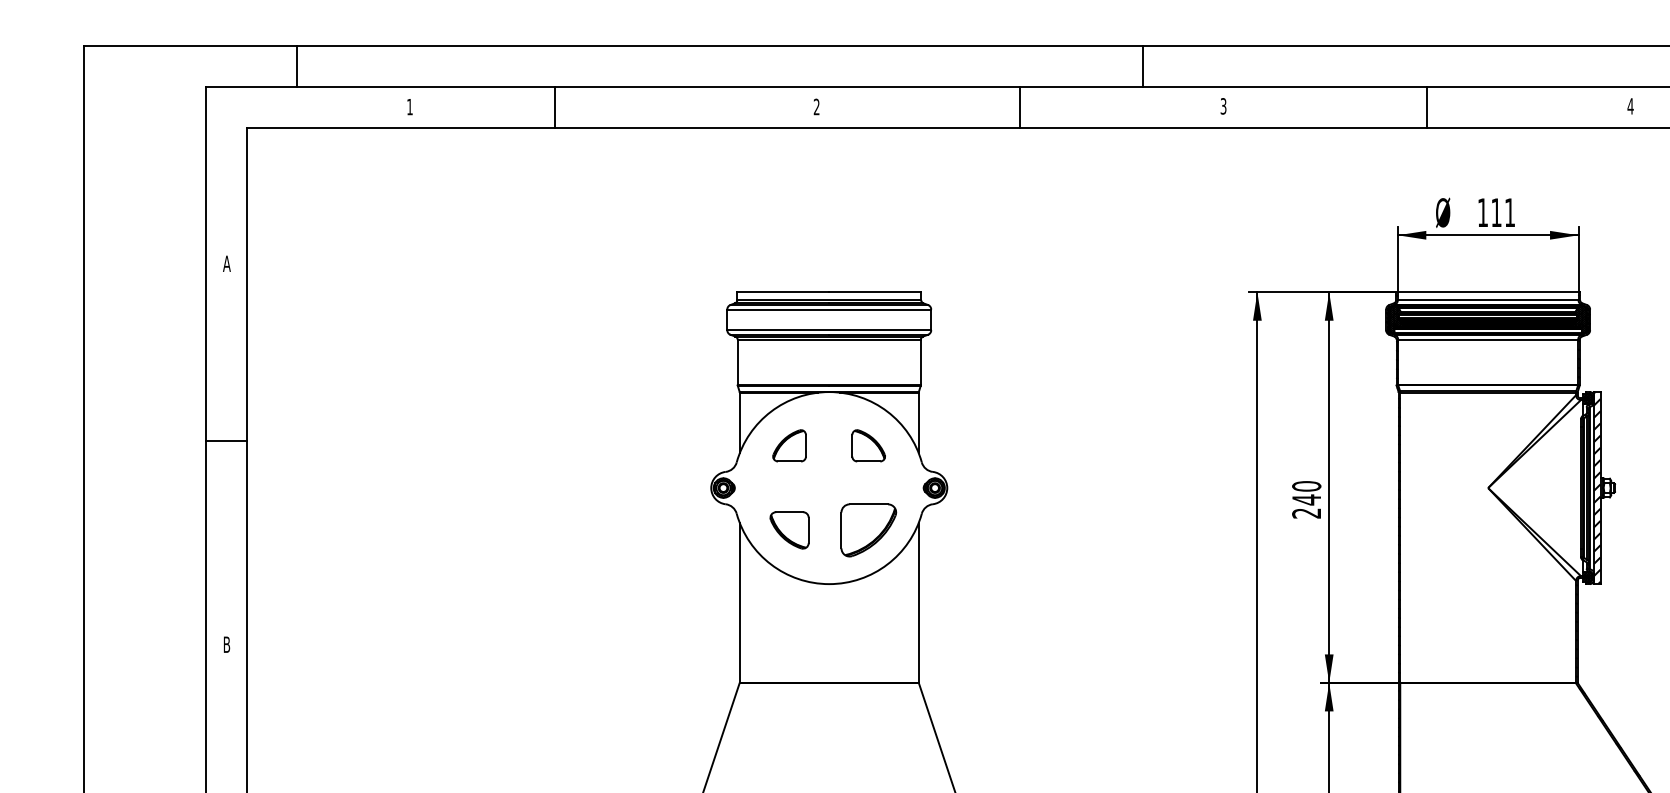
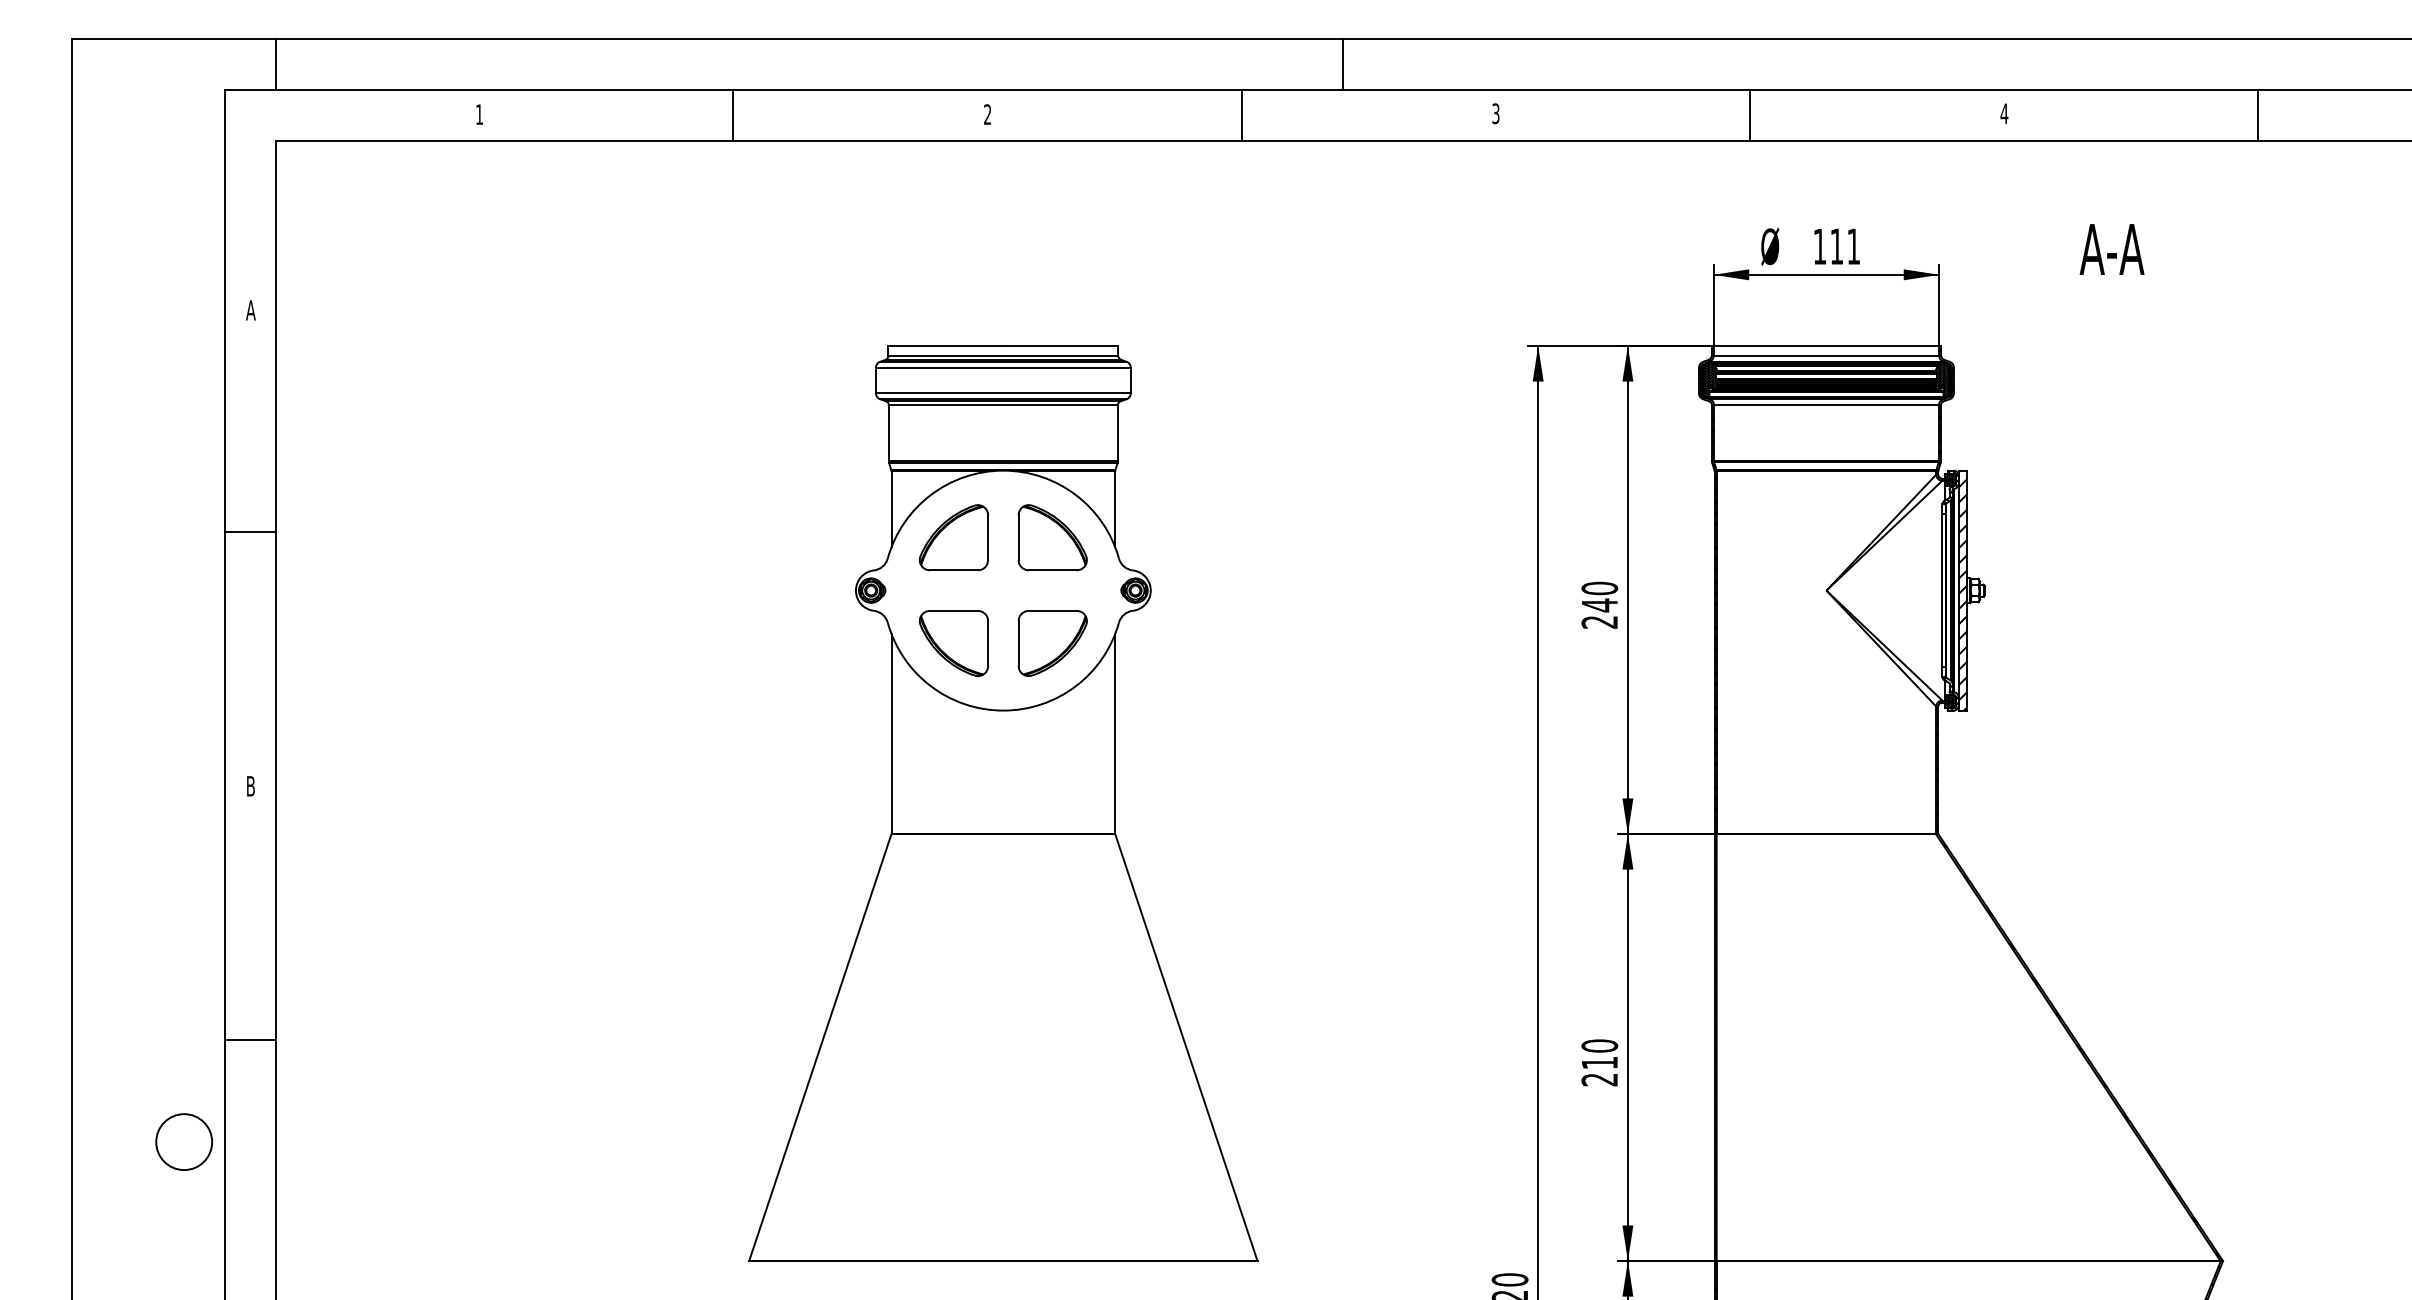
line: (297, 66) -> (275, 63), moved
line: (1143, 66) -> (1343, 63), moved
line: (555, 106) -> (733, 114), moved
part: (789, 445) -> (953, 537), size x1.67
part: (868, 445) -> (1052, 537), size x1.67
part: (789, 530) -> (953, 643), size x1.43

